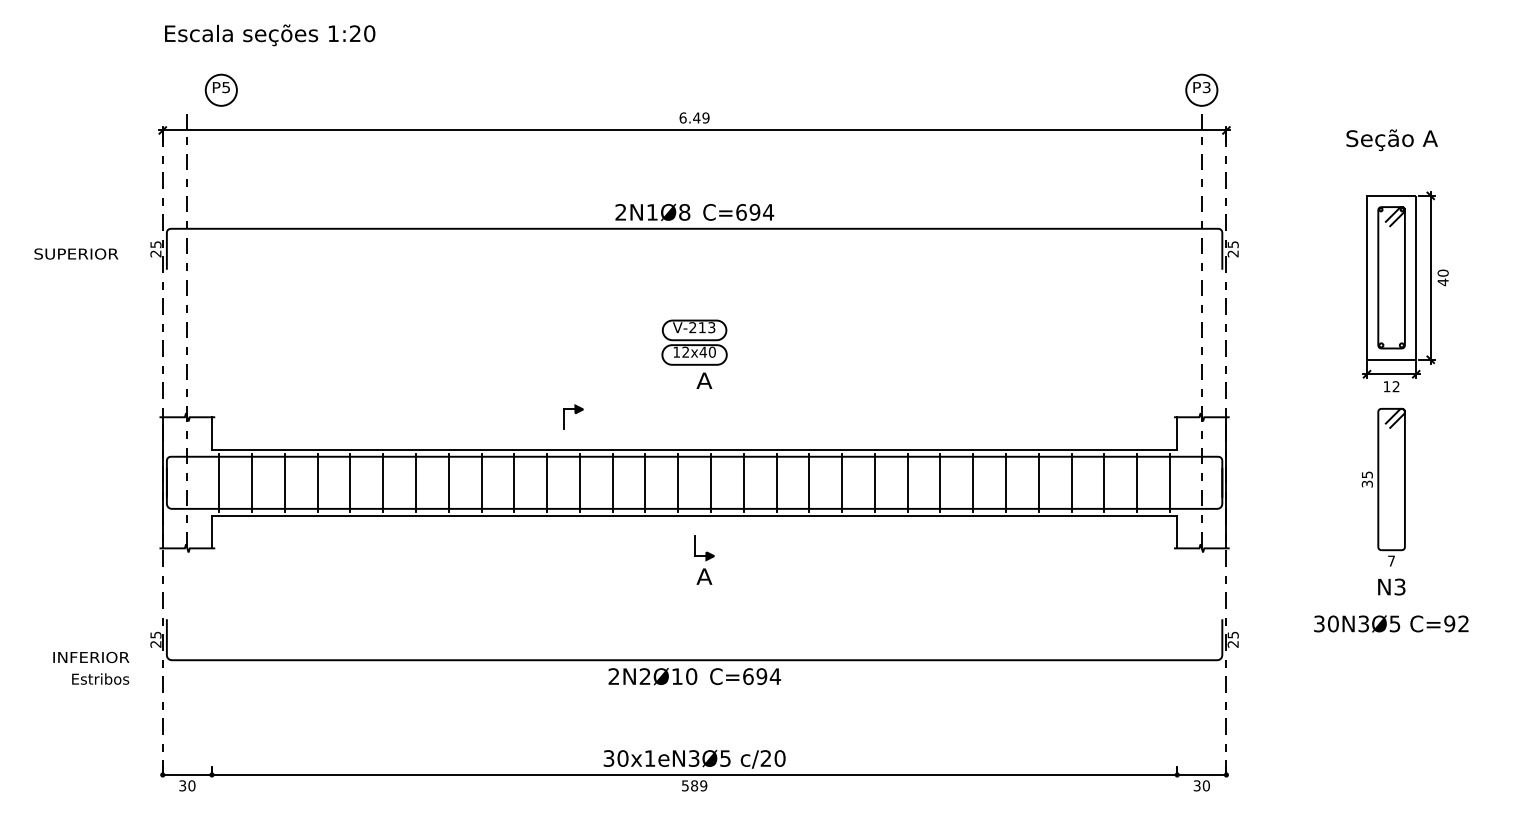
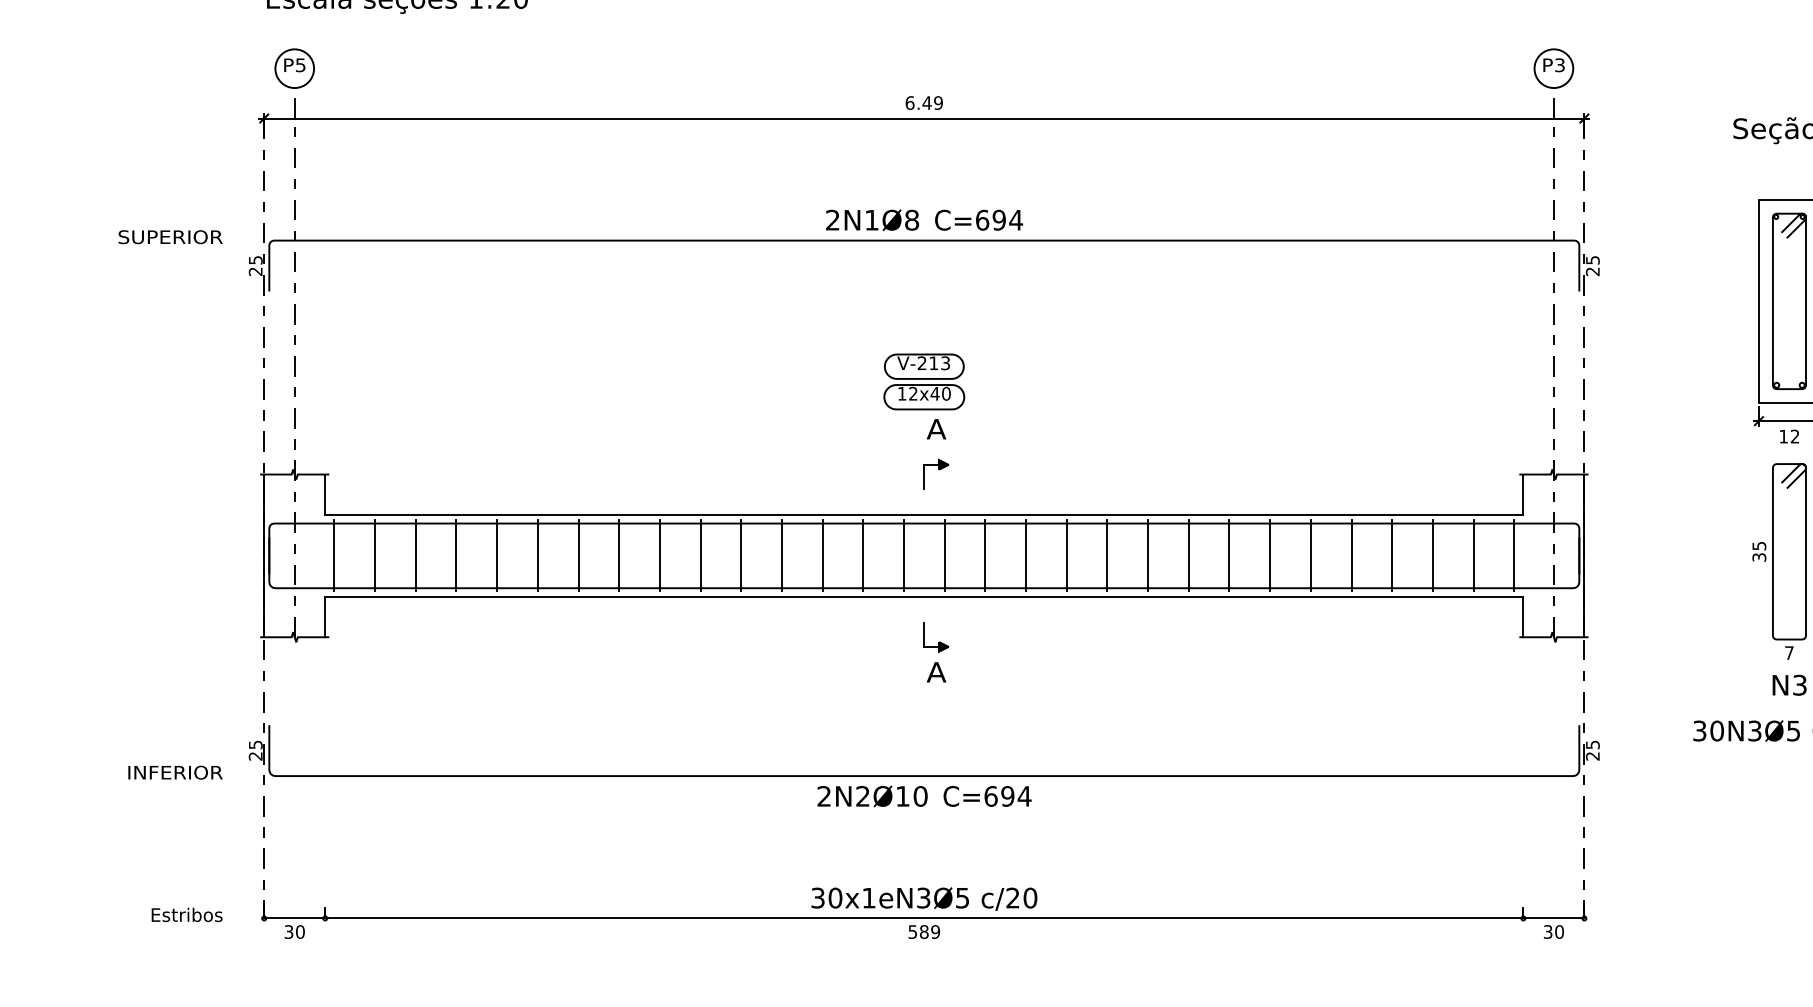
part: (220, 89) -> (293, 67), moved
text: (76, 253) -> (170, 236), moved
part: (573, 416) -> (936, 473), moved
text: (100, 678) -> (186, 914), moved

